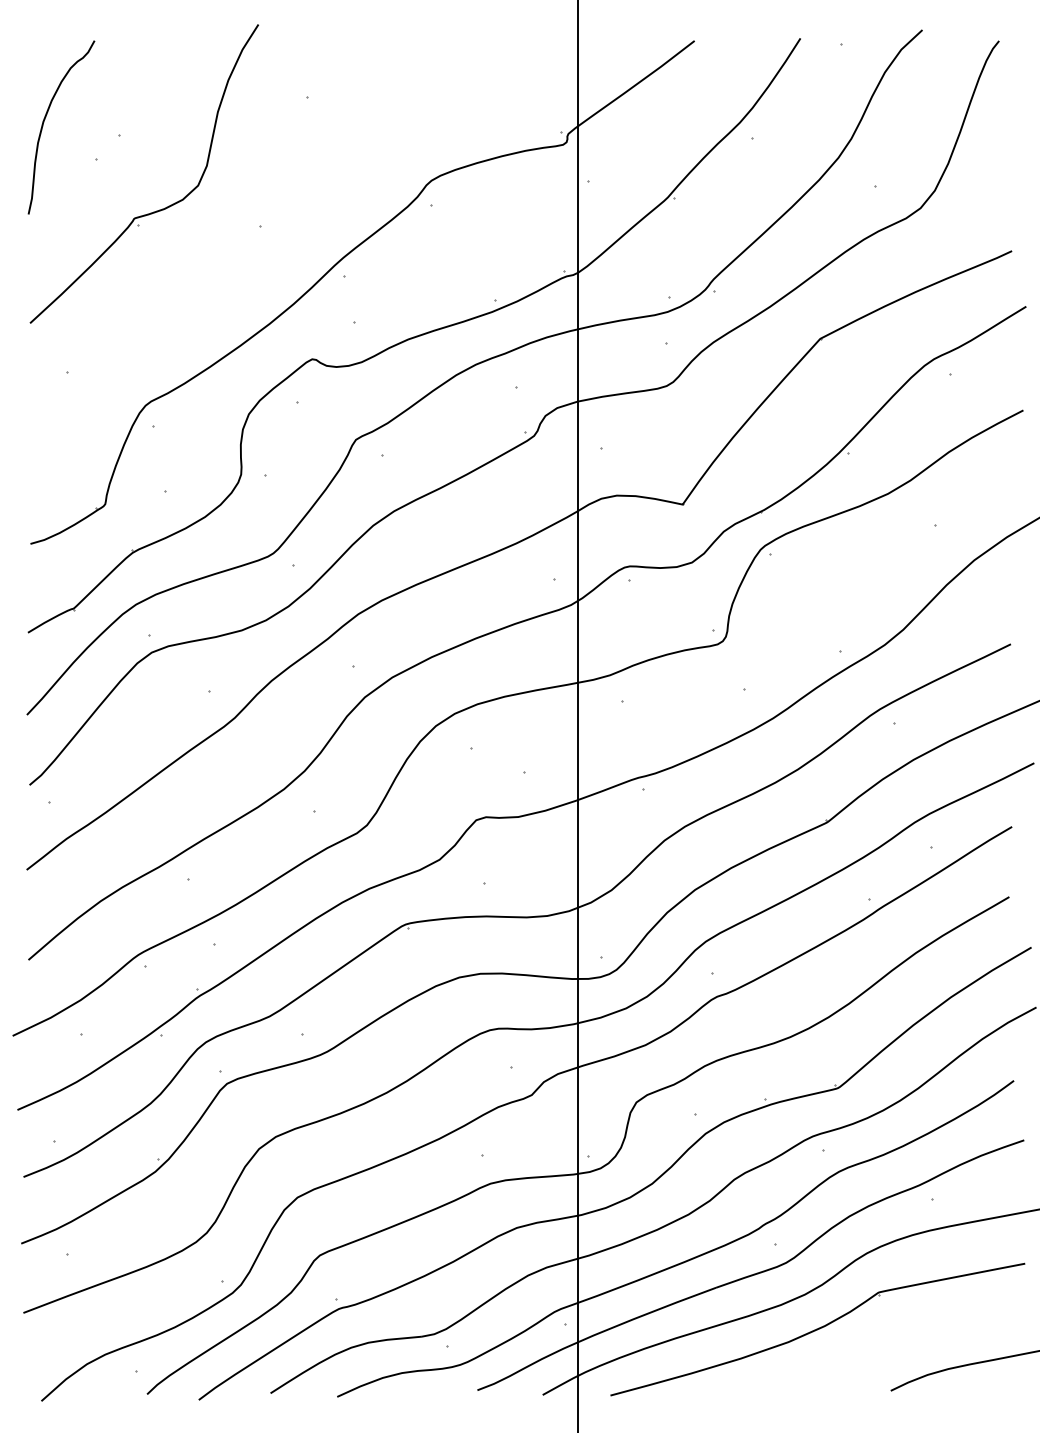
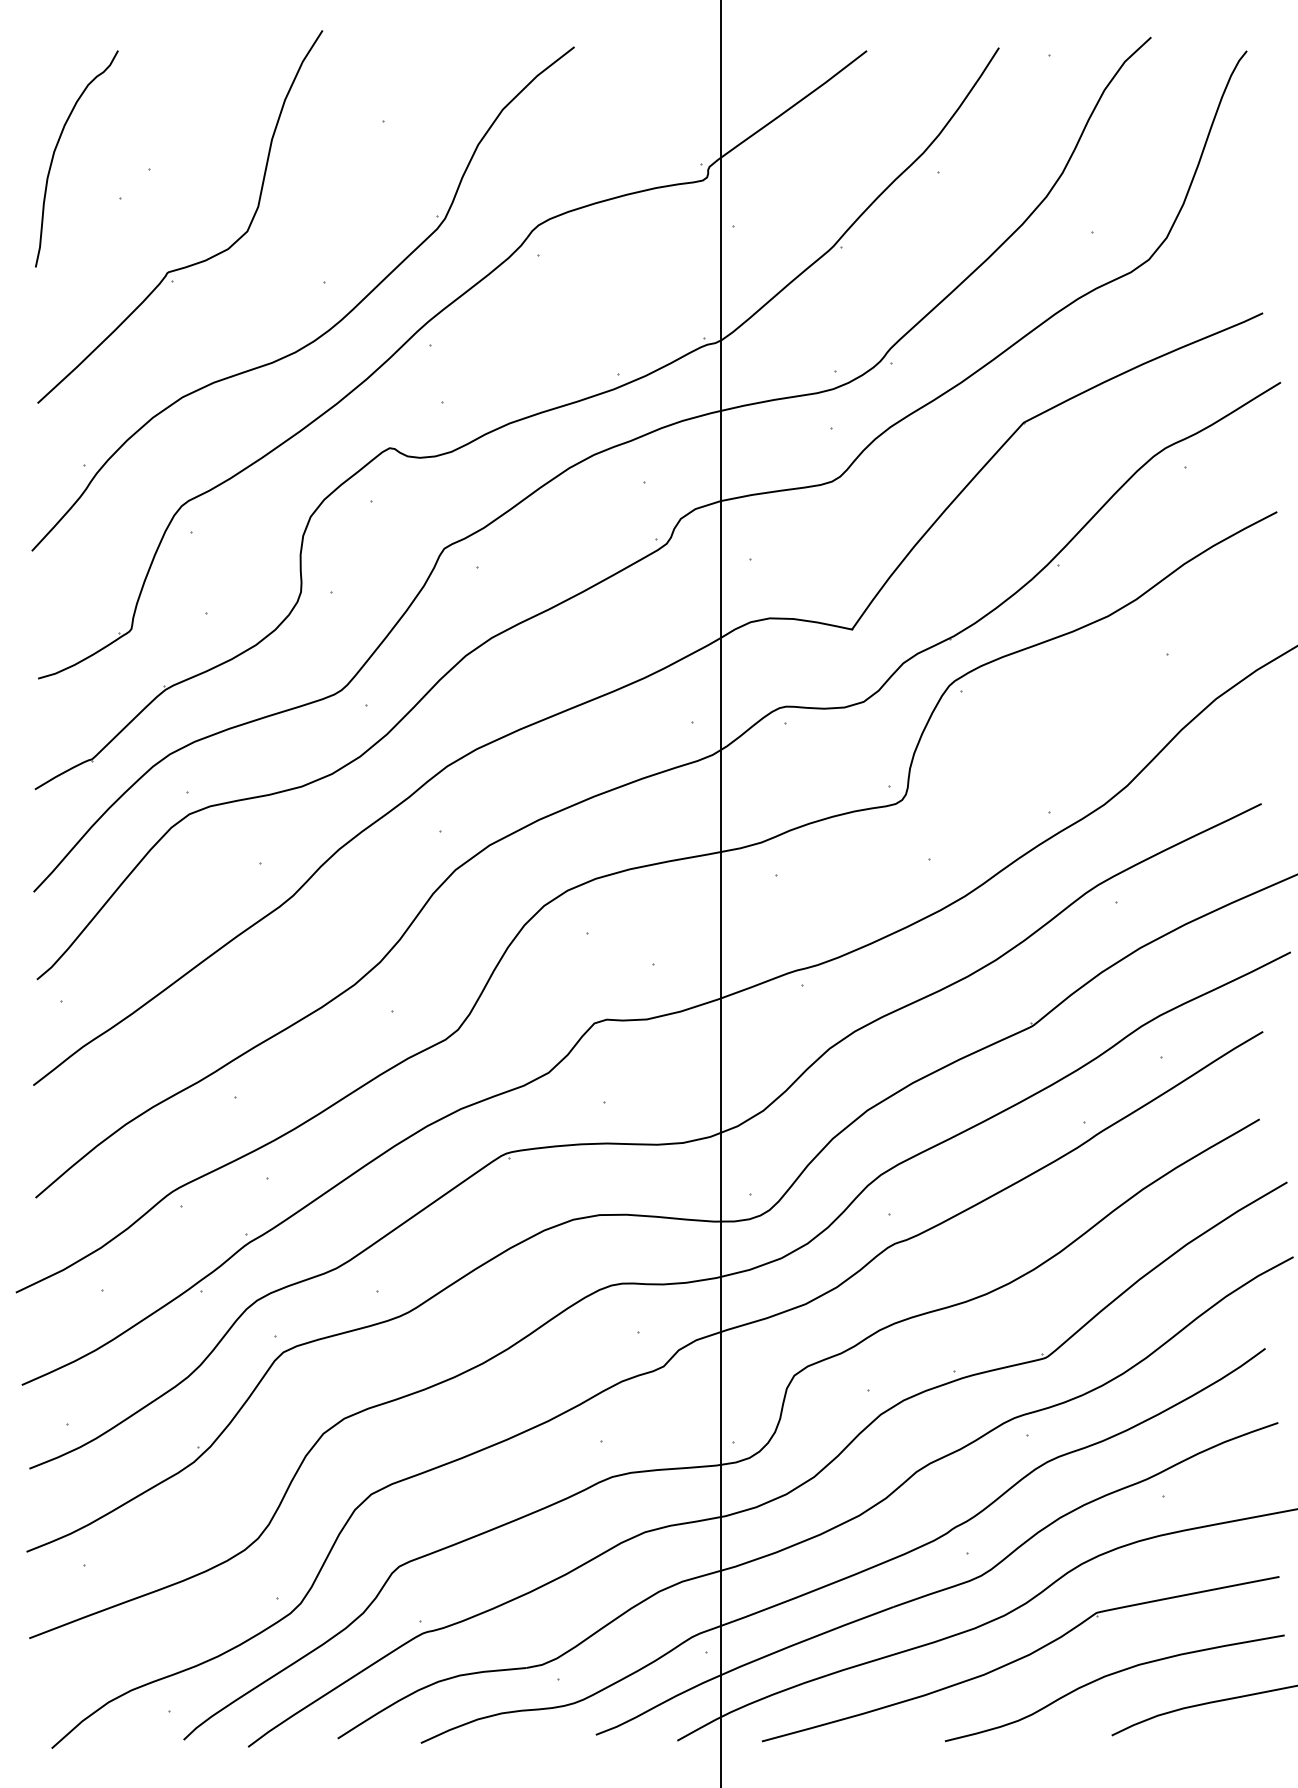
part: (260, 265) -> (325, 331), added
curve: (890, 1342) -> (1111, 1675), added

